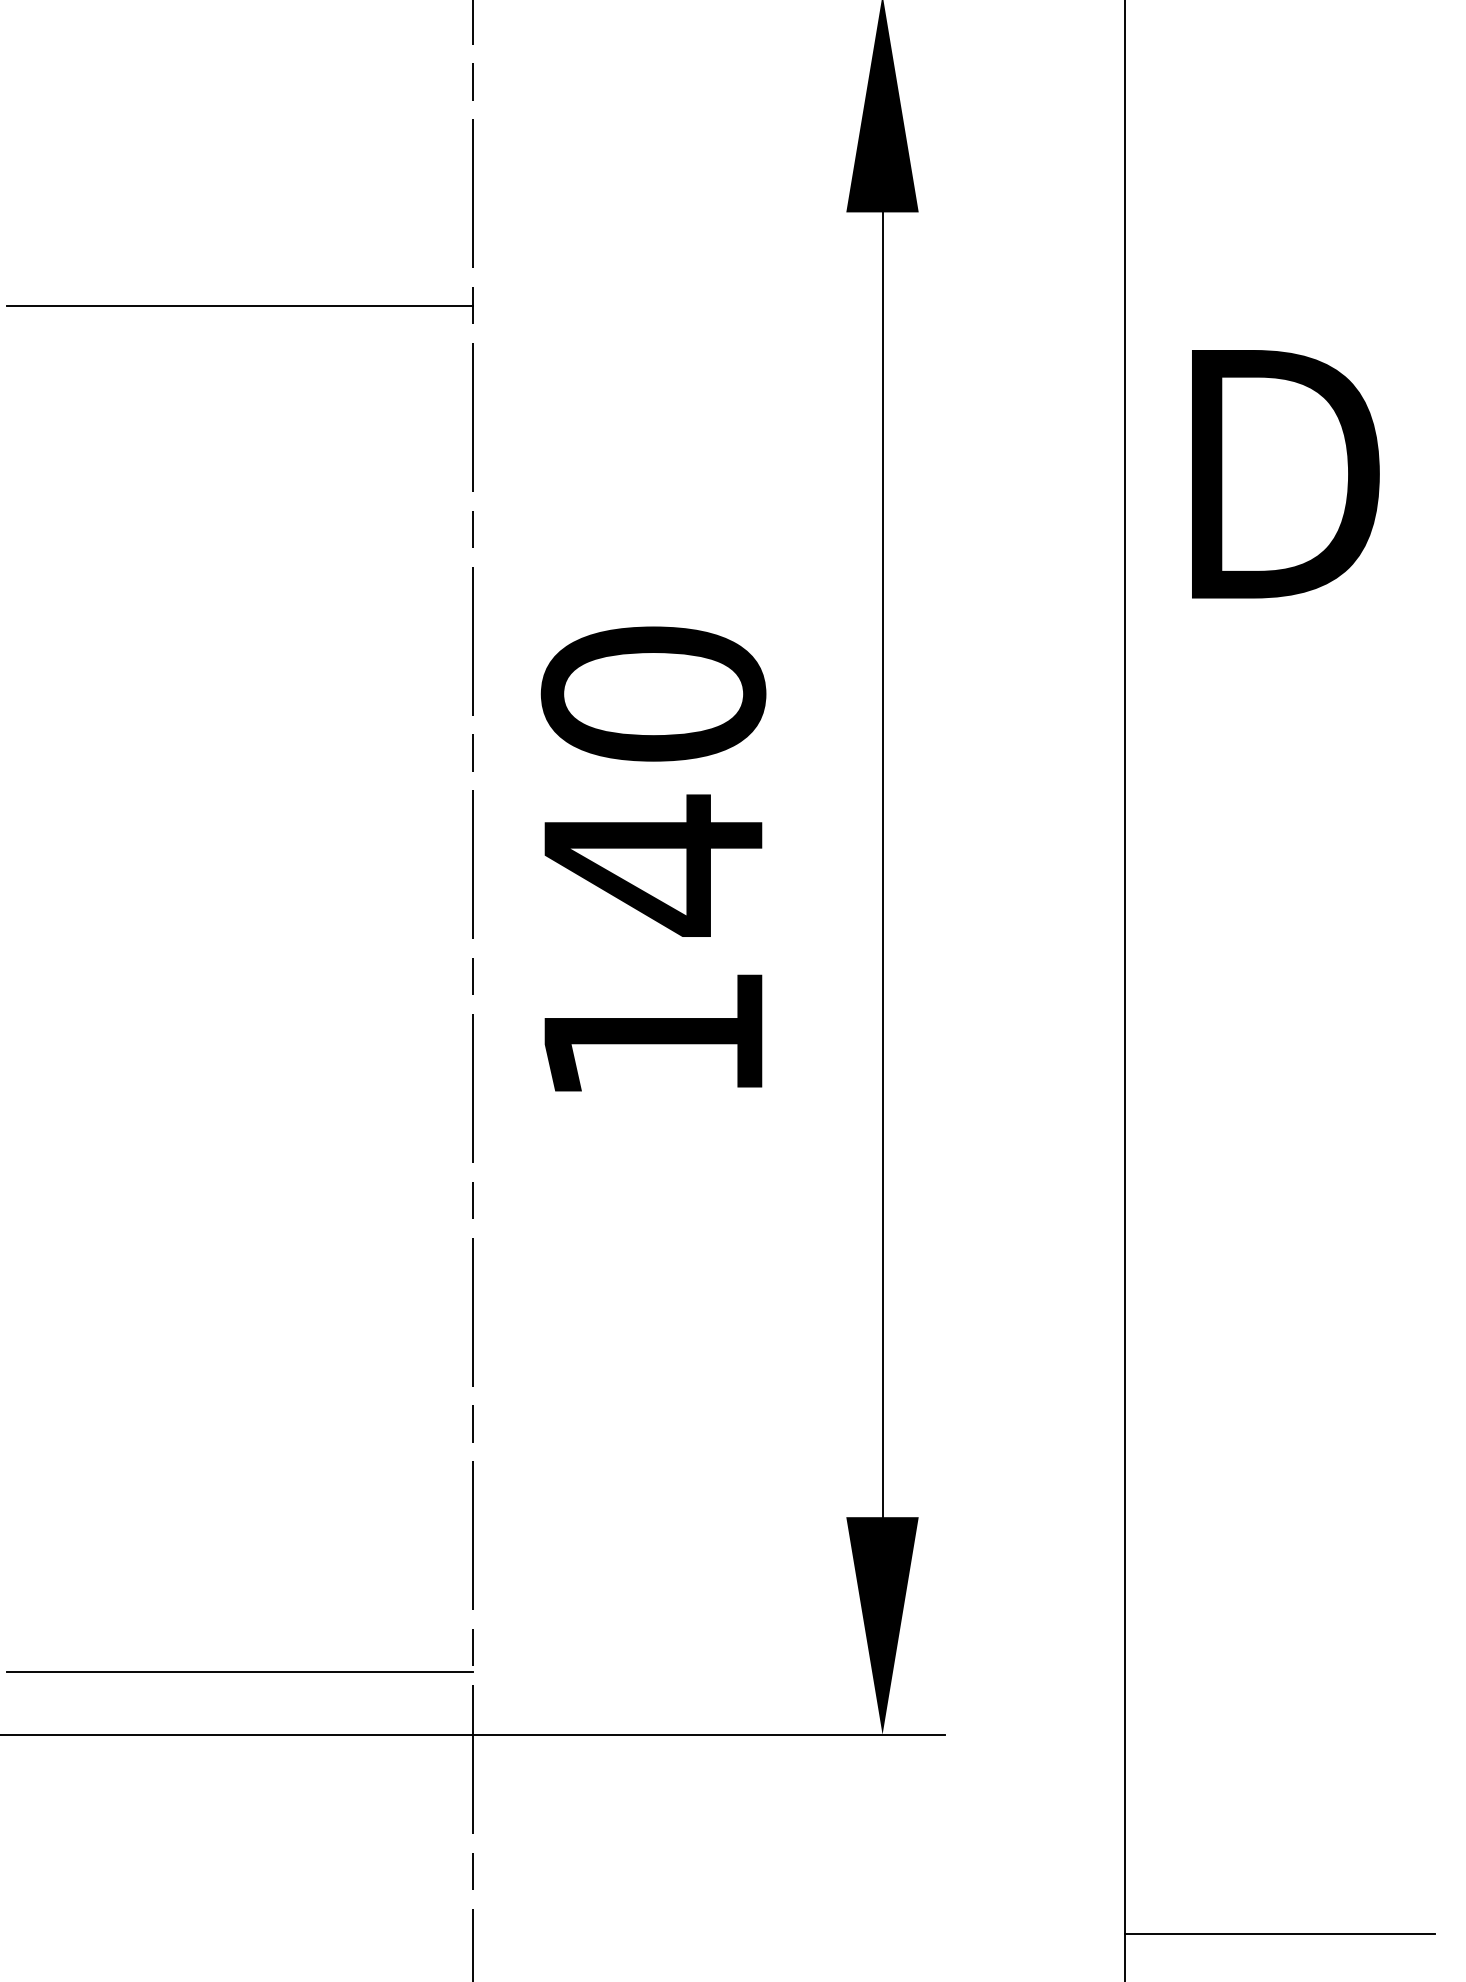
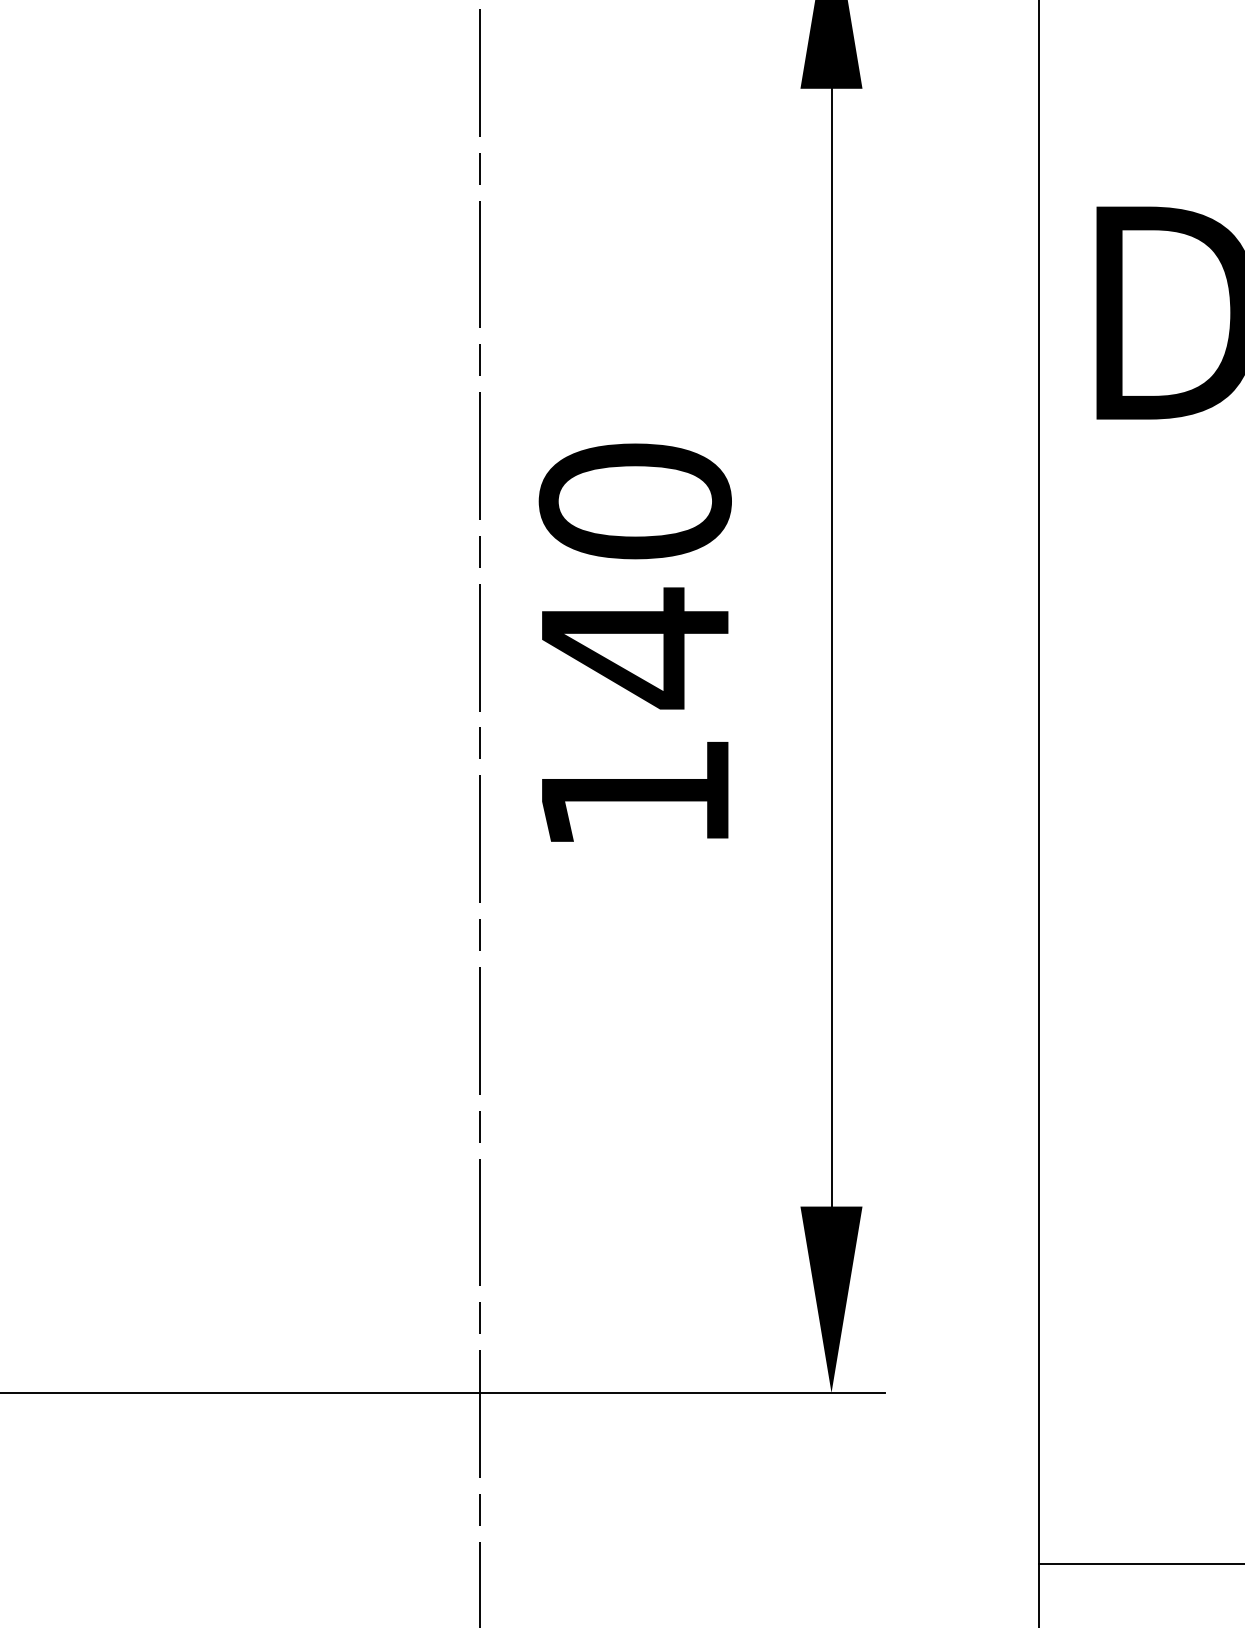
line: (239, 305) -> (280, 168), removed
line: (239, 1672) -> (280, 1339), removed

